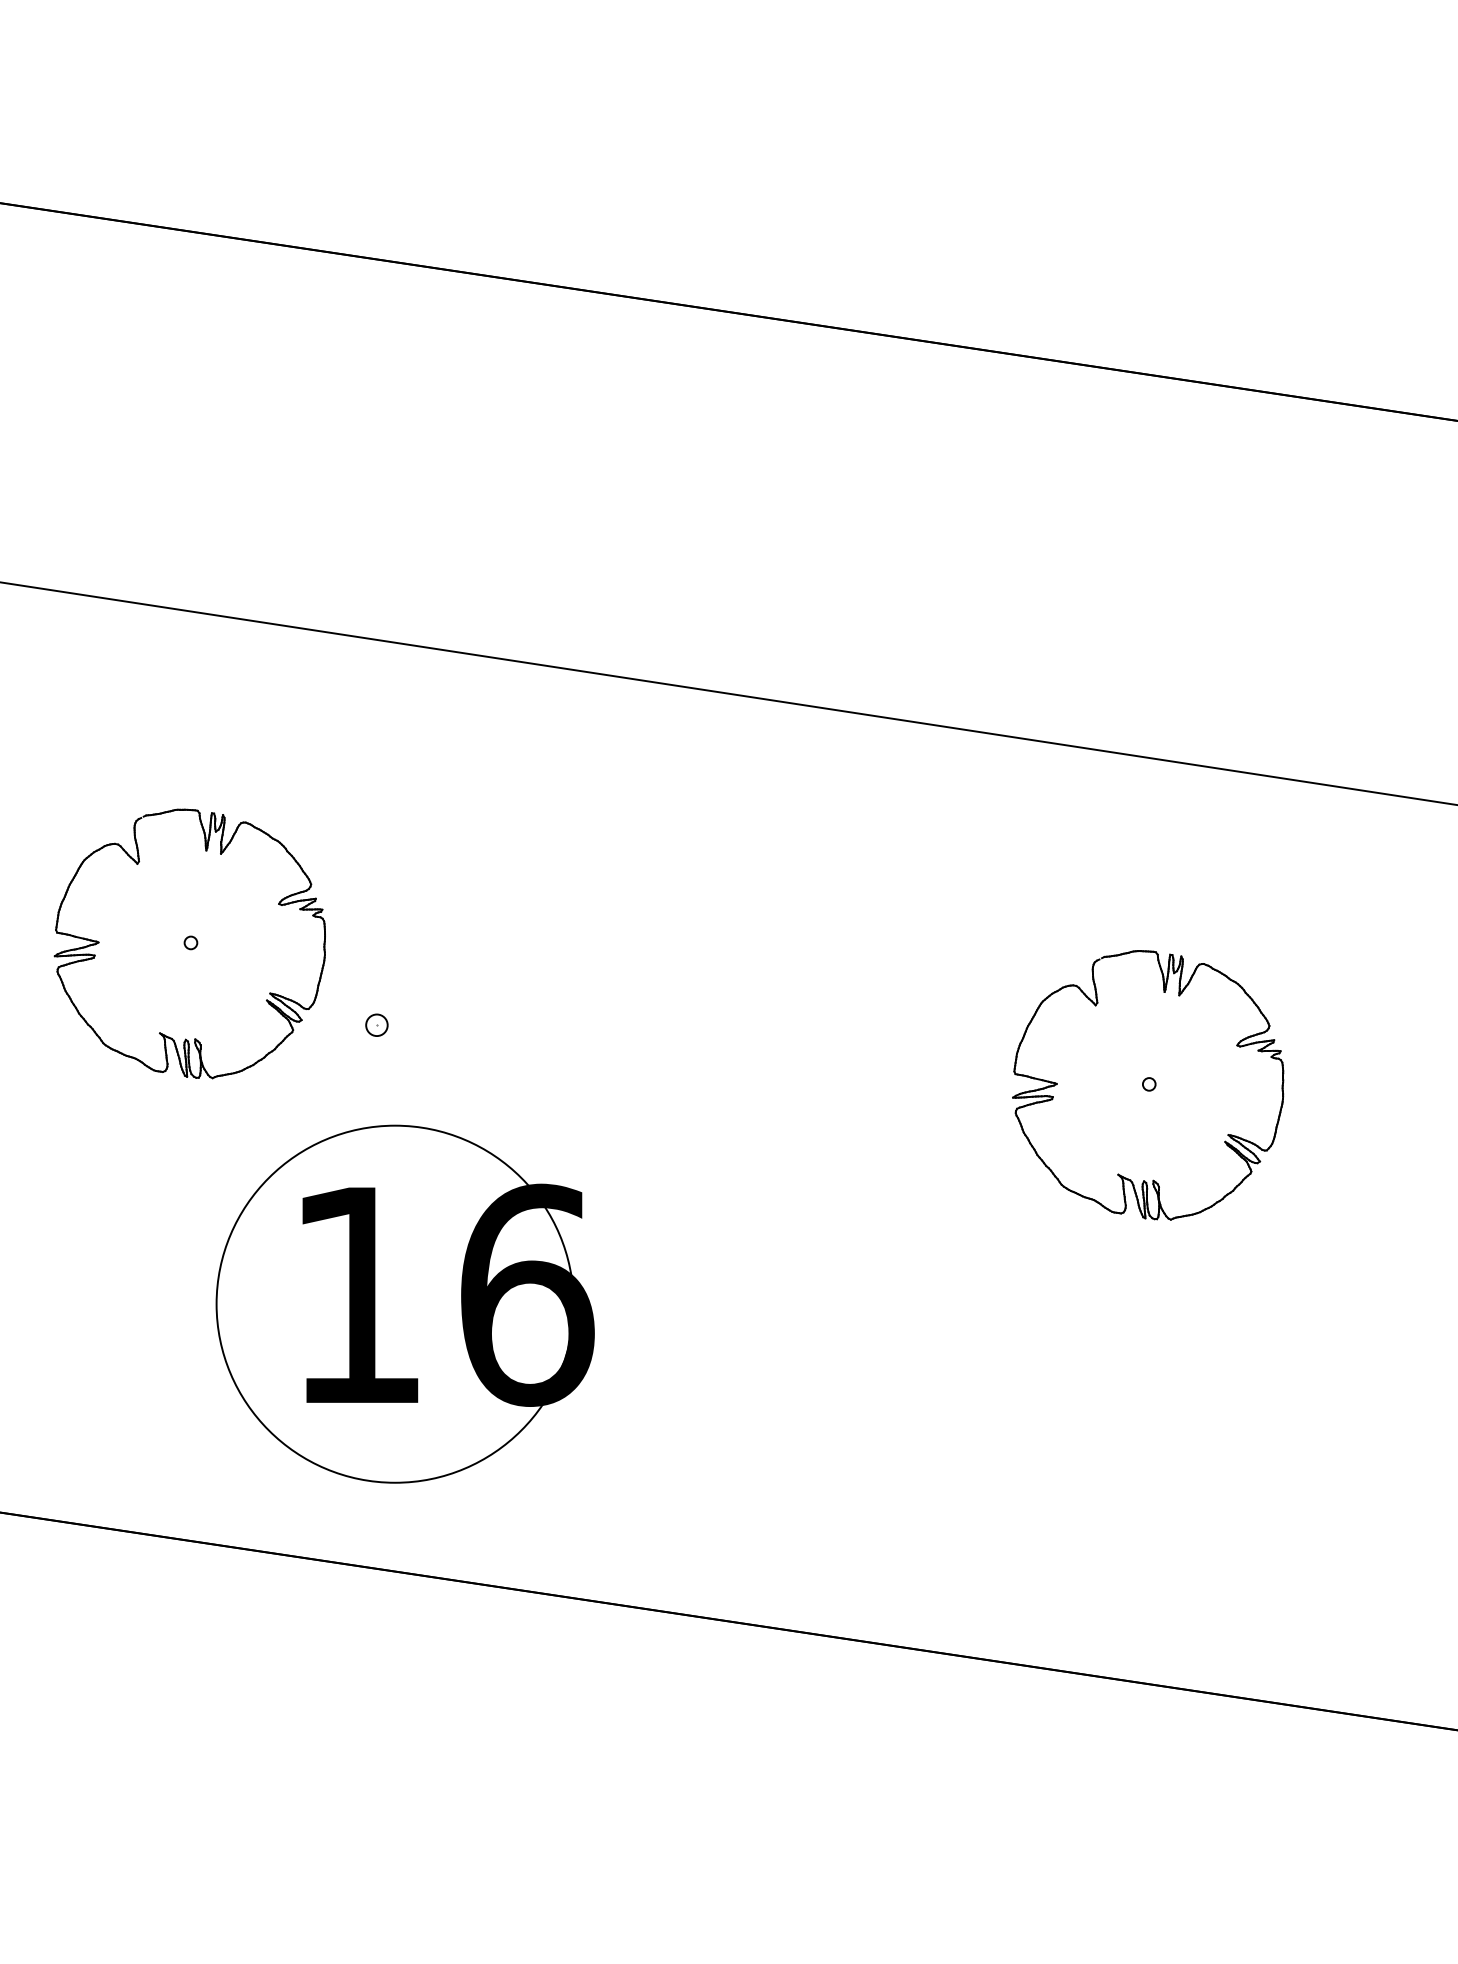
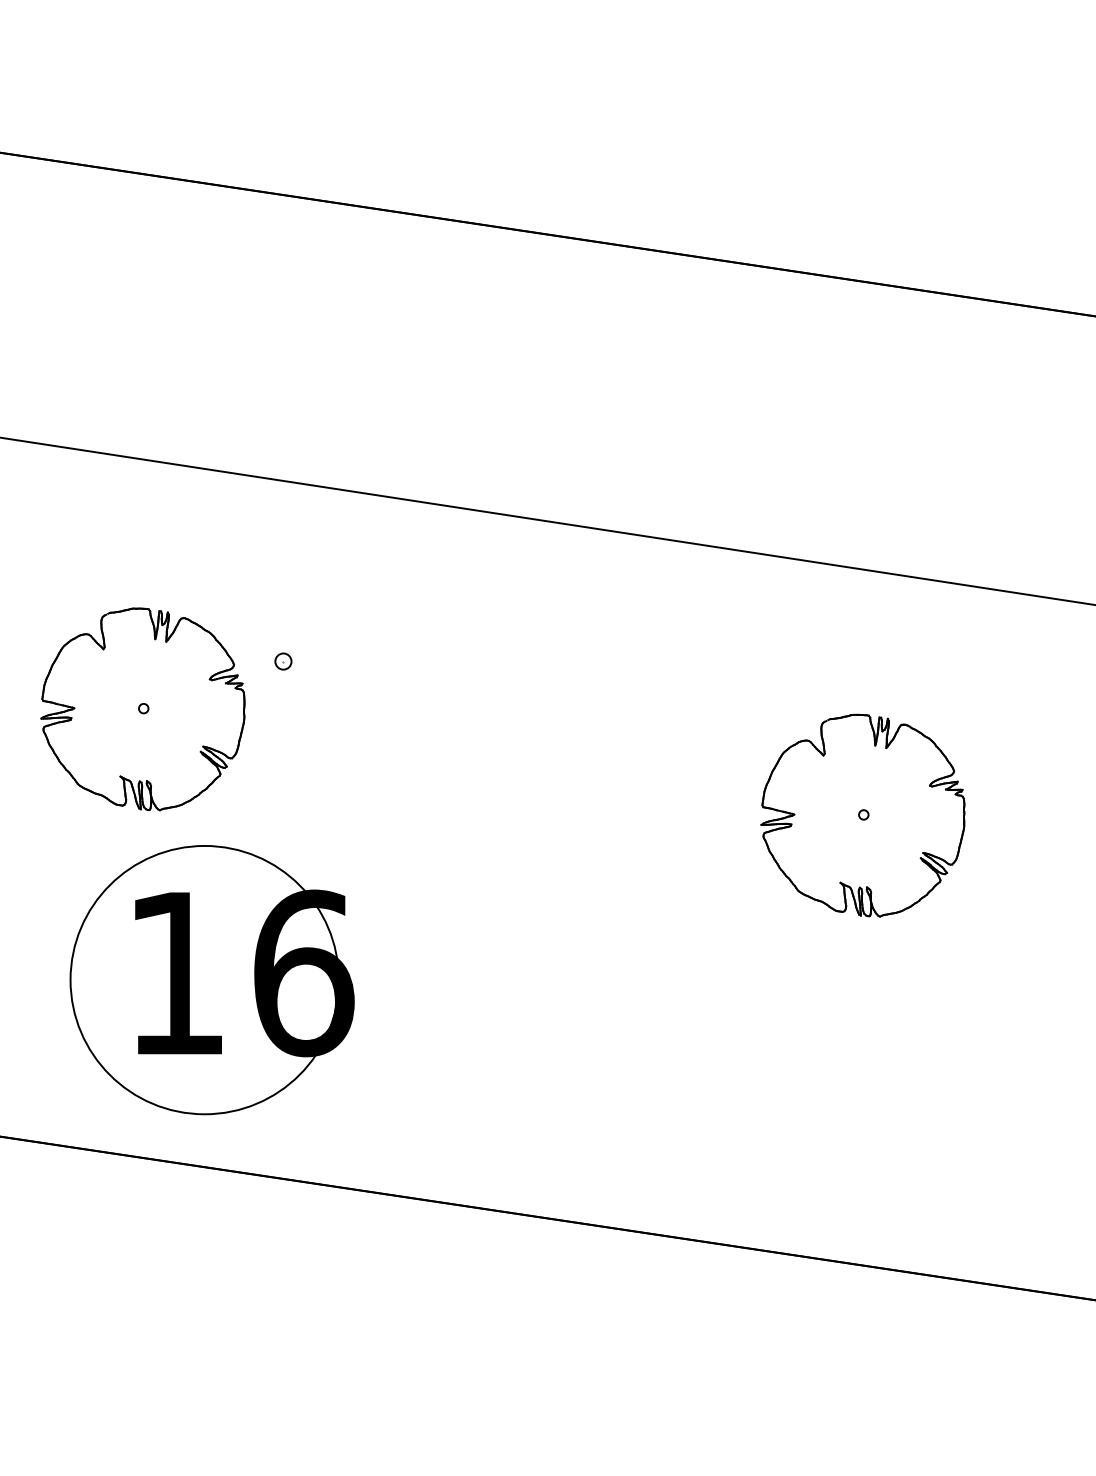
part: (376, 1024) -> (283, 660), moved
part: (404, 1303) -> (211, 979), moved

